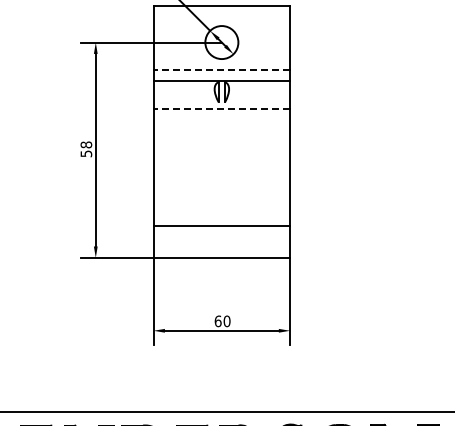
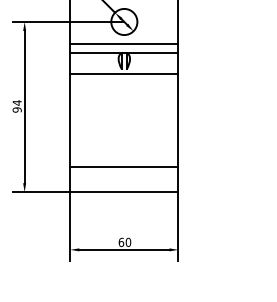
line: (221, 69) -> (124, 43), dashed -> solid
line: (221, 108) -> (124, 74), dashed -> solid
text: (86, 149) -> (17, 106), 58 -> 94

